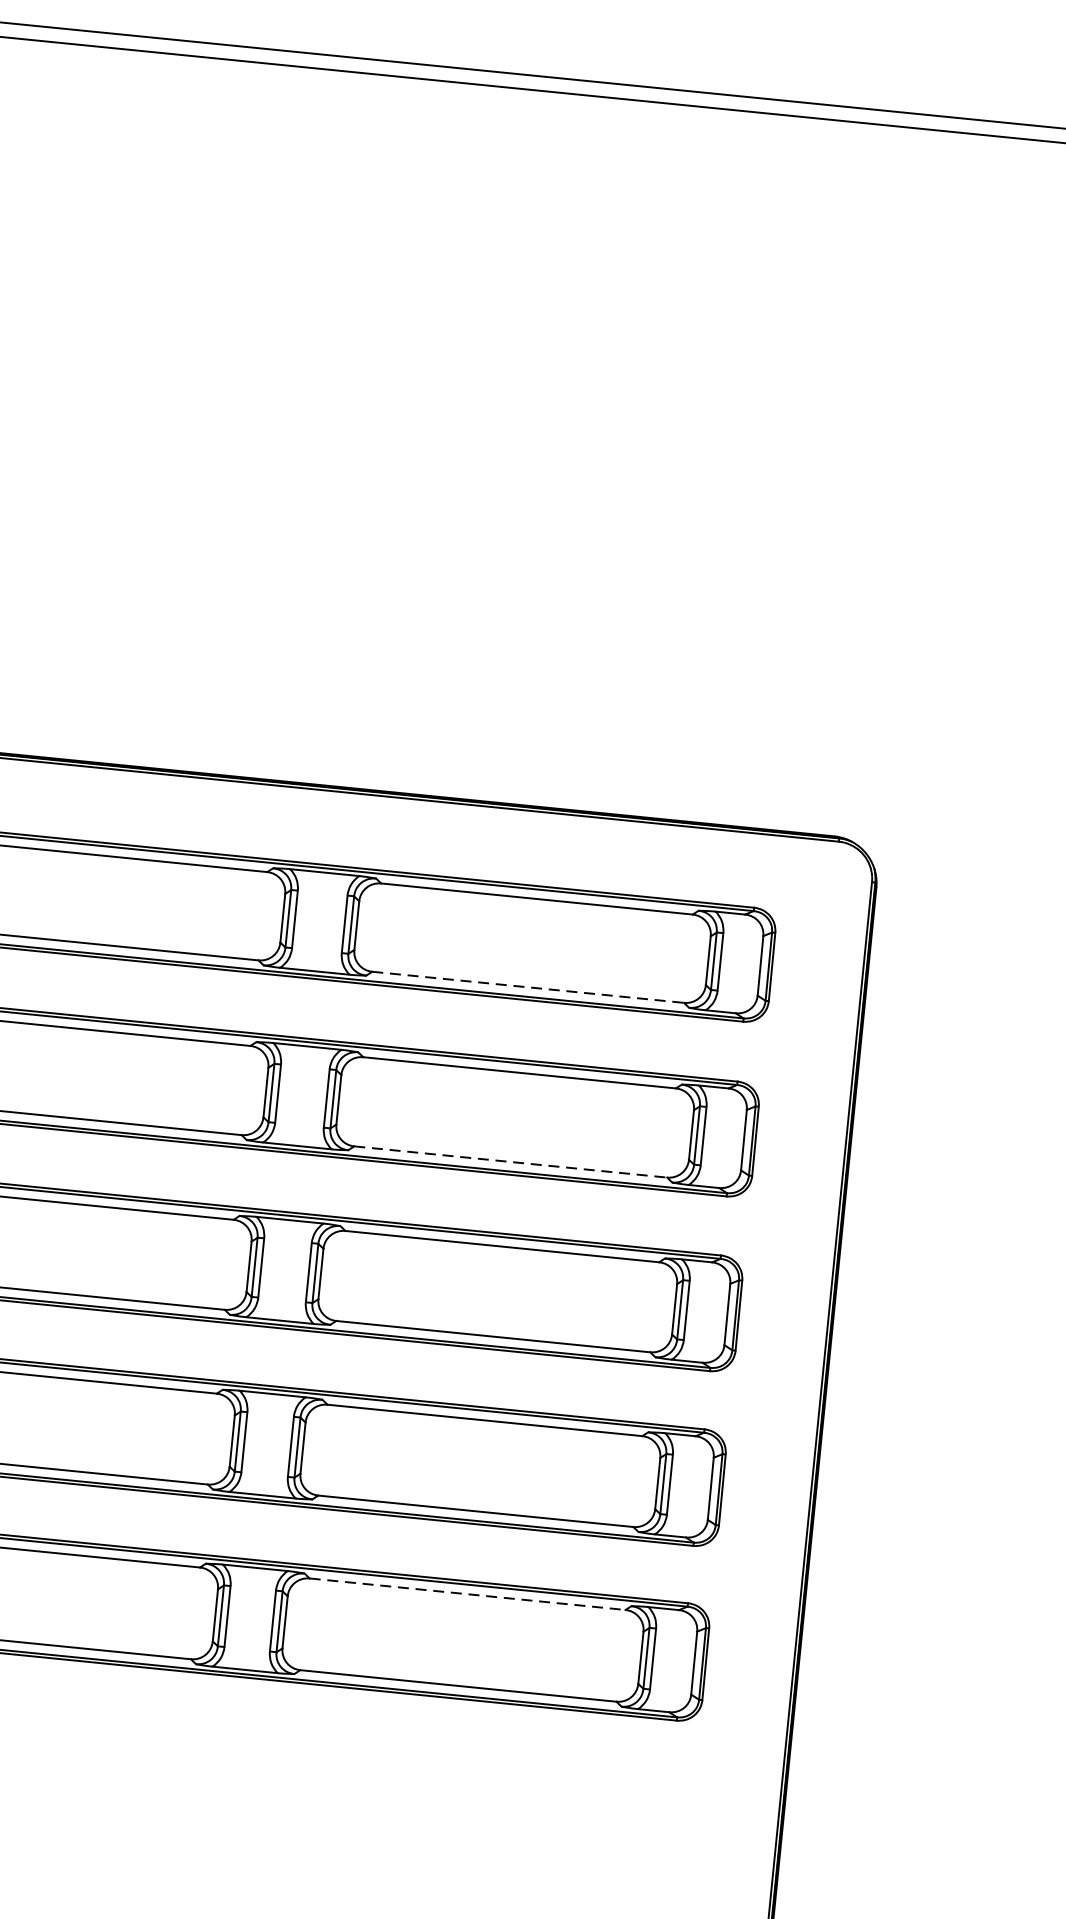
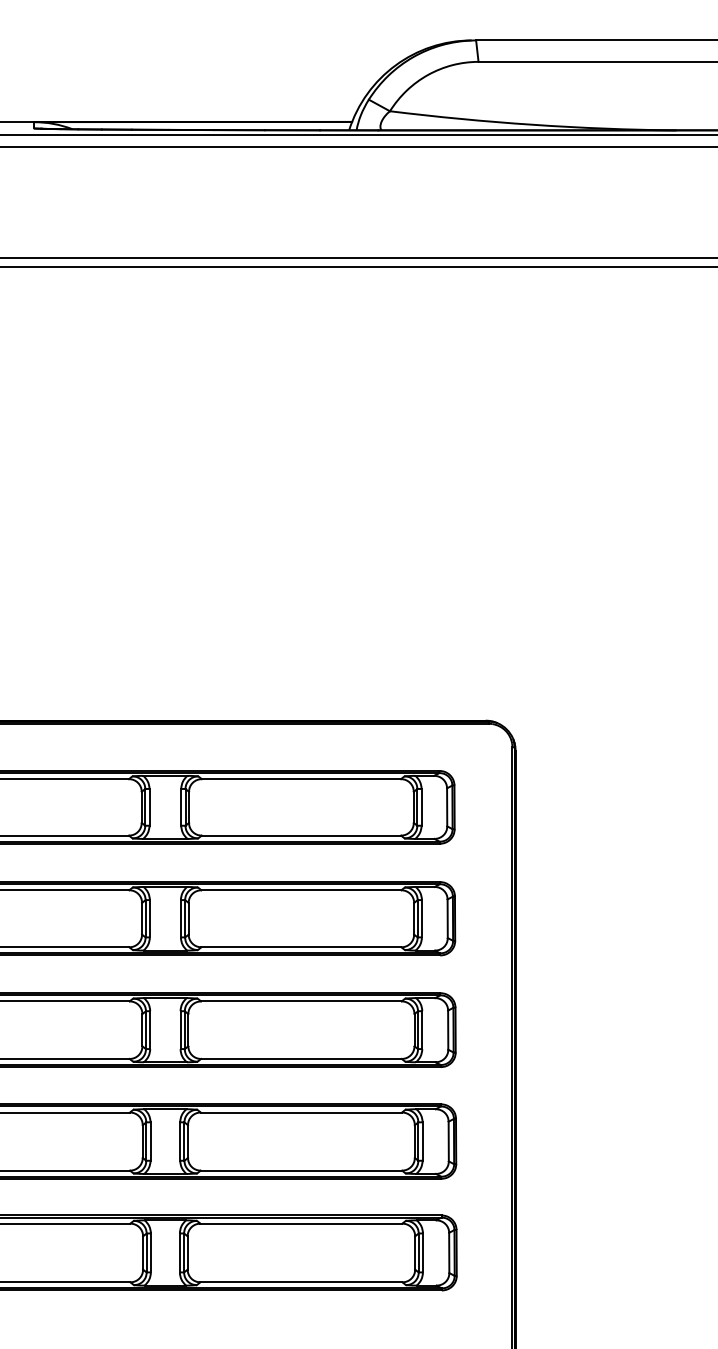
line: (528, 987) -> (301, 835), dashed -> solid
line: (510, 1162) -> (301, 947), dashed -> solid
line: (467, 1593) -> (301, 1223), dashed -> solid

